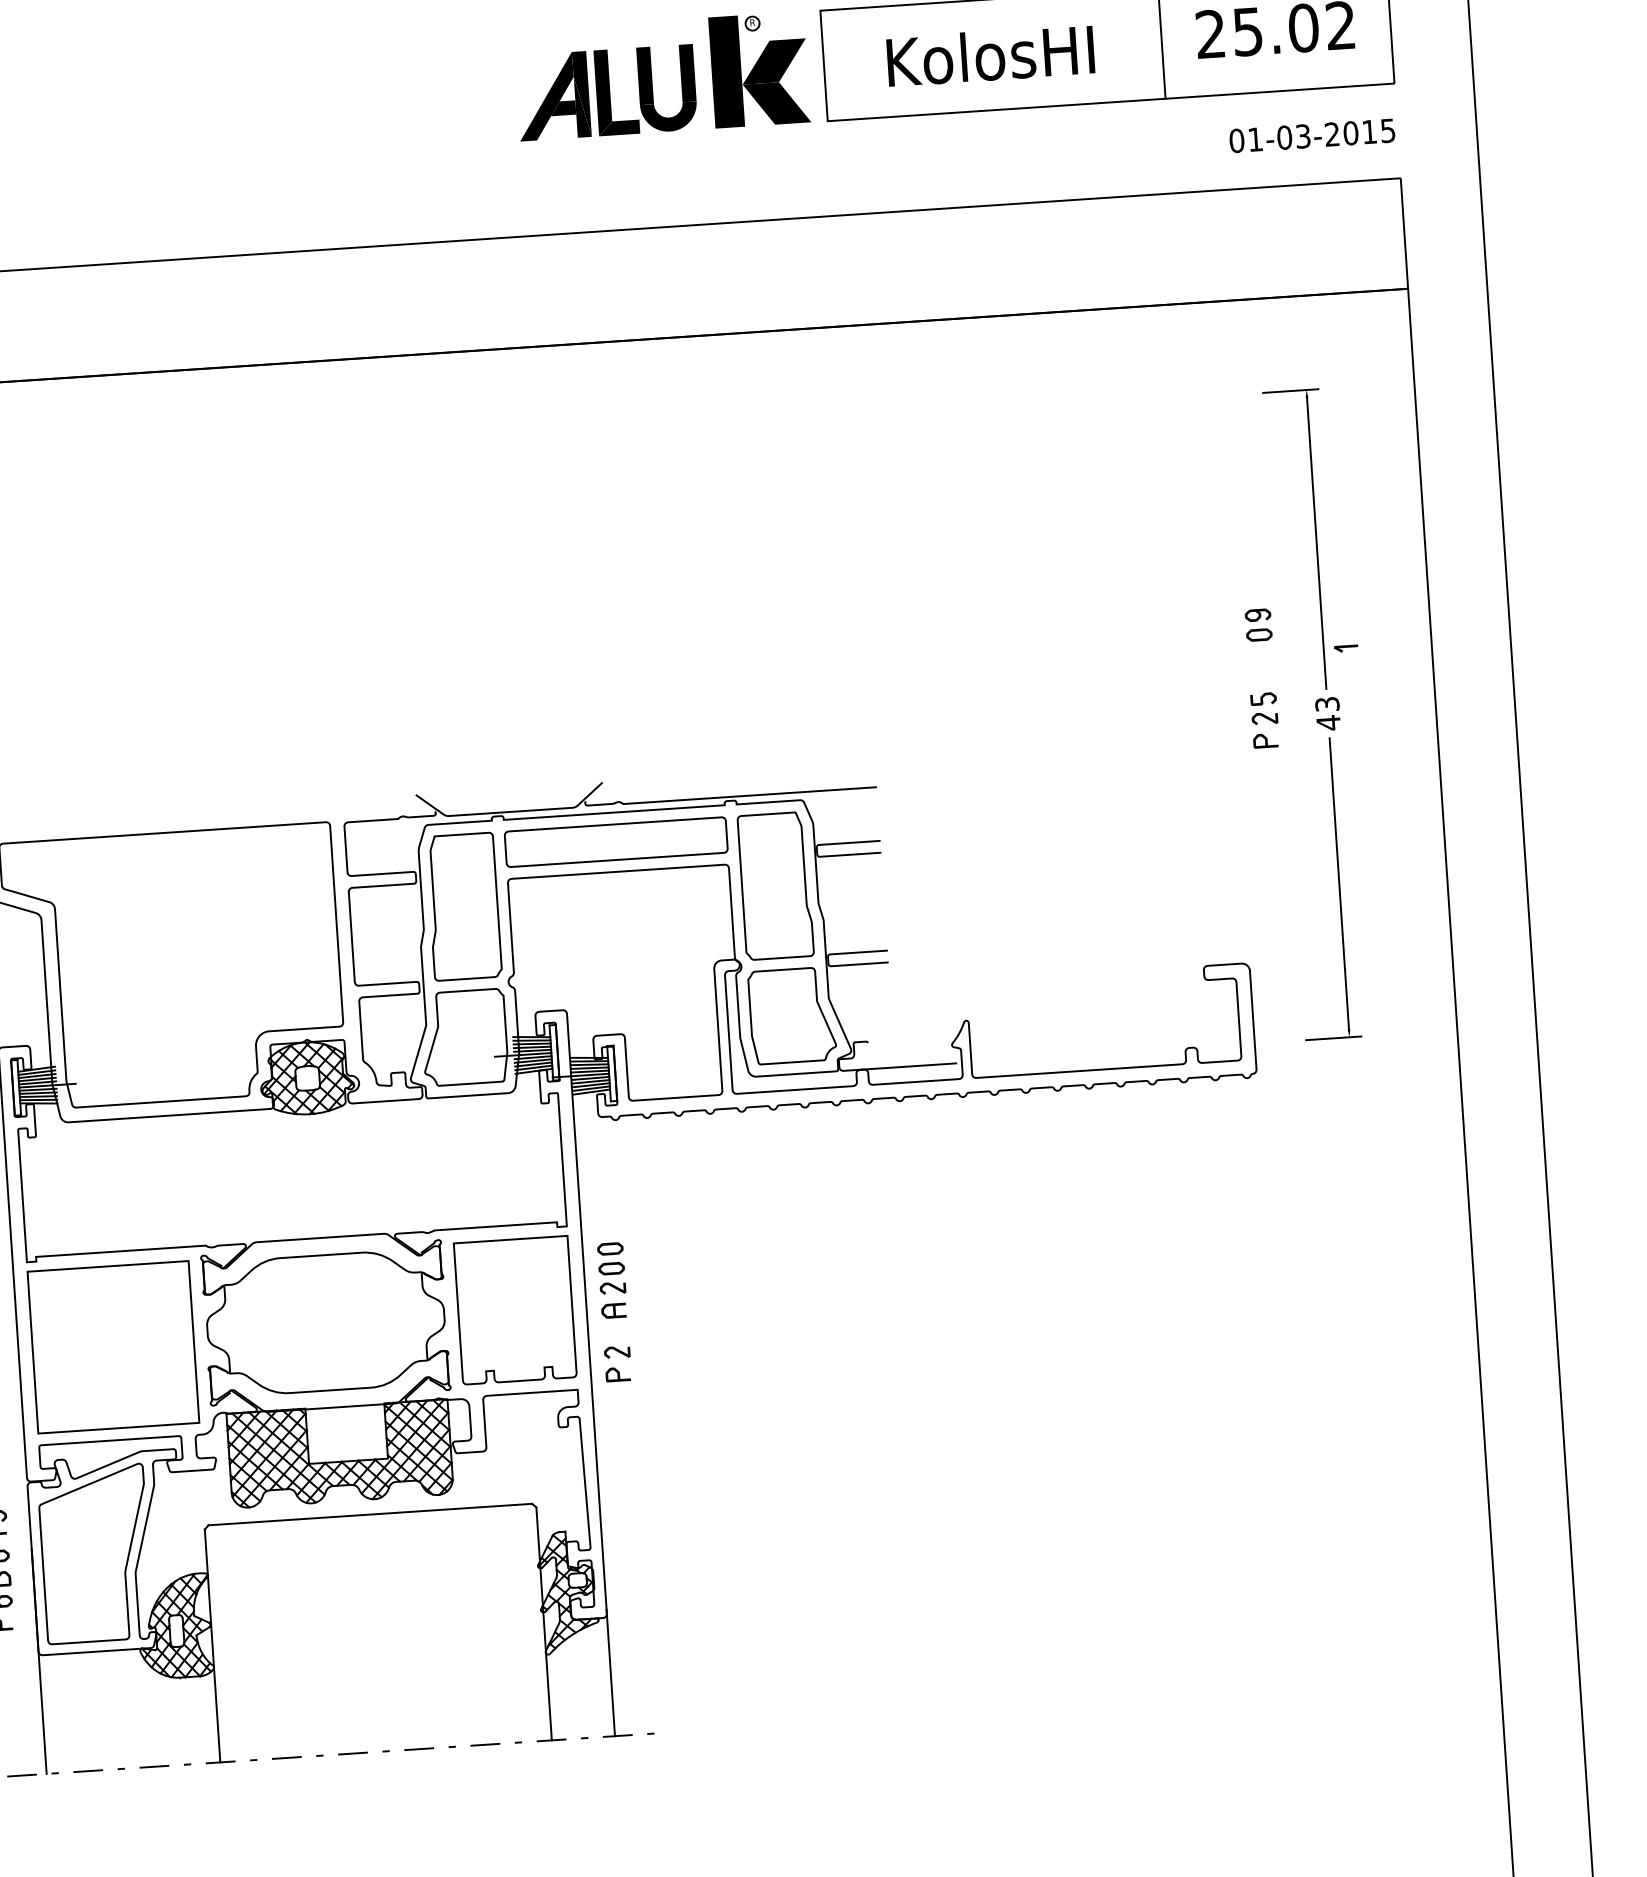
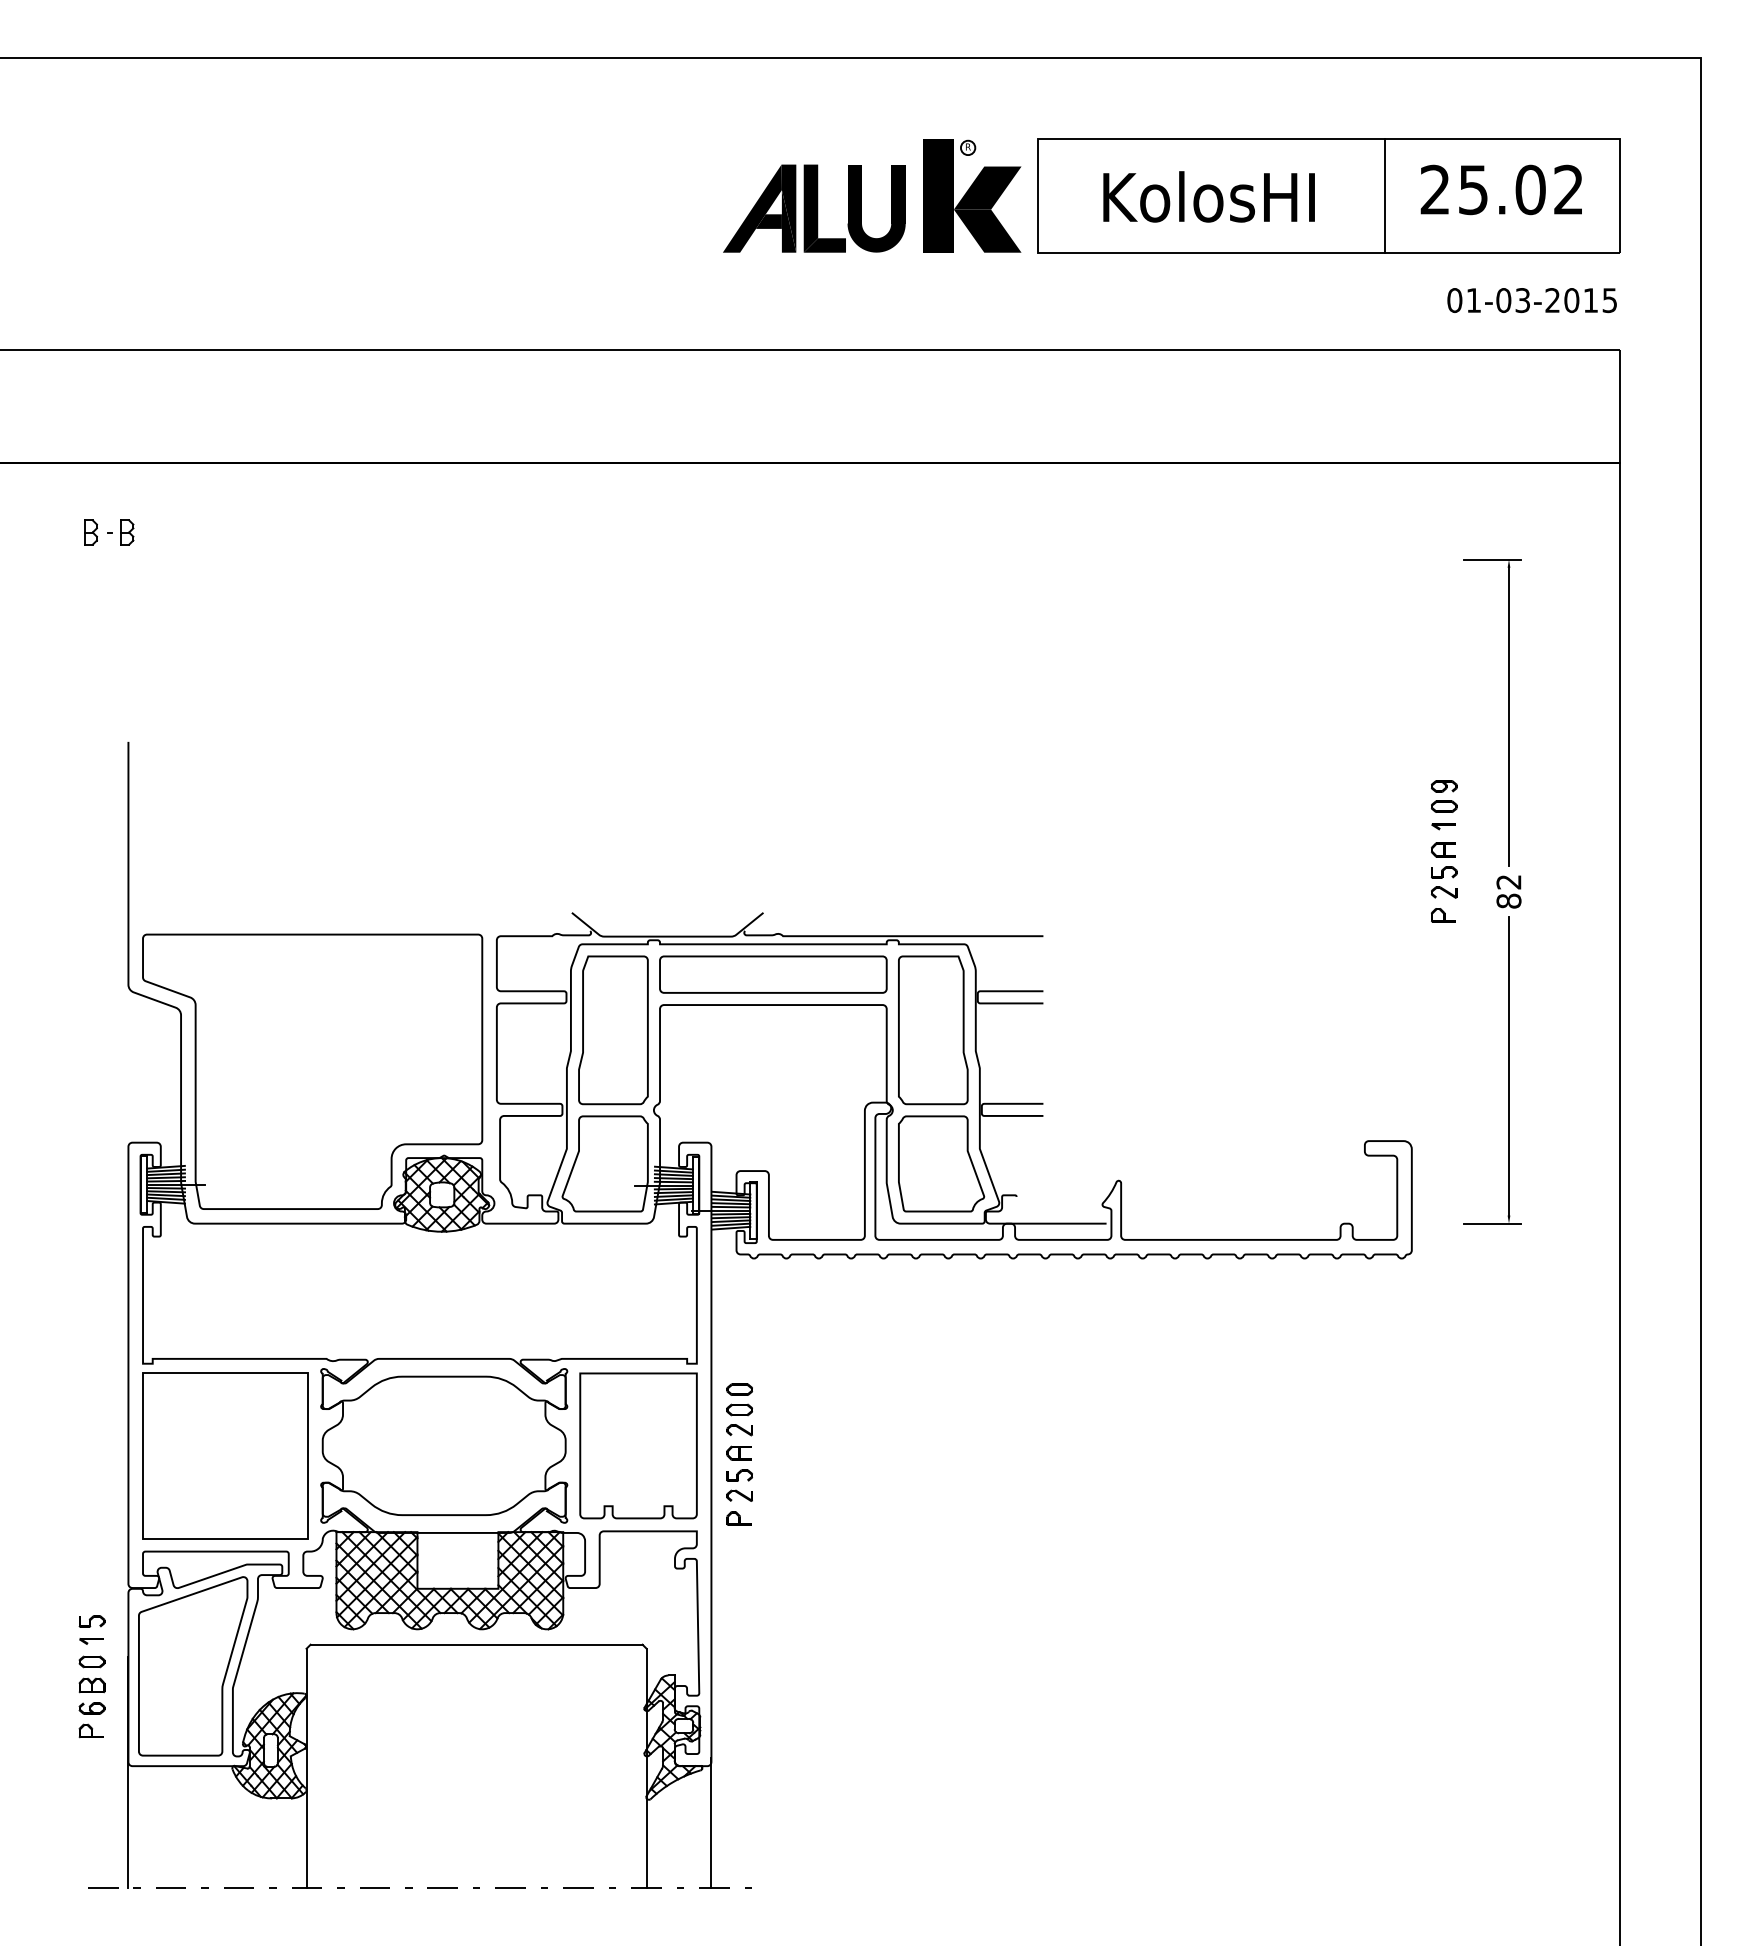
part: (1345, 648) -> (1443, 826), moved
part: (1261, 676) -> (1443, 849), added
text: (1327, 714) -> (1508, 892), 43 -> 82
part: (615, 1332) -> (739, 1475), added

